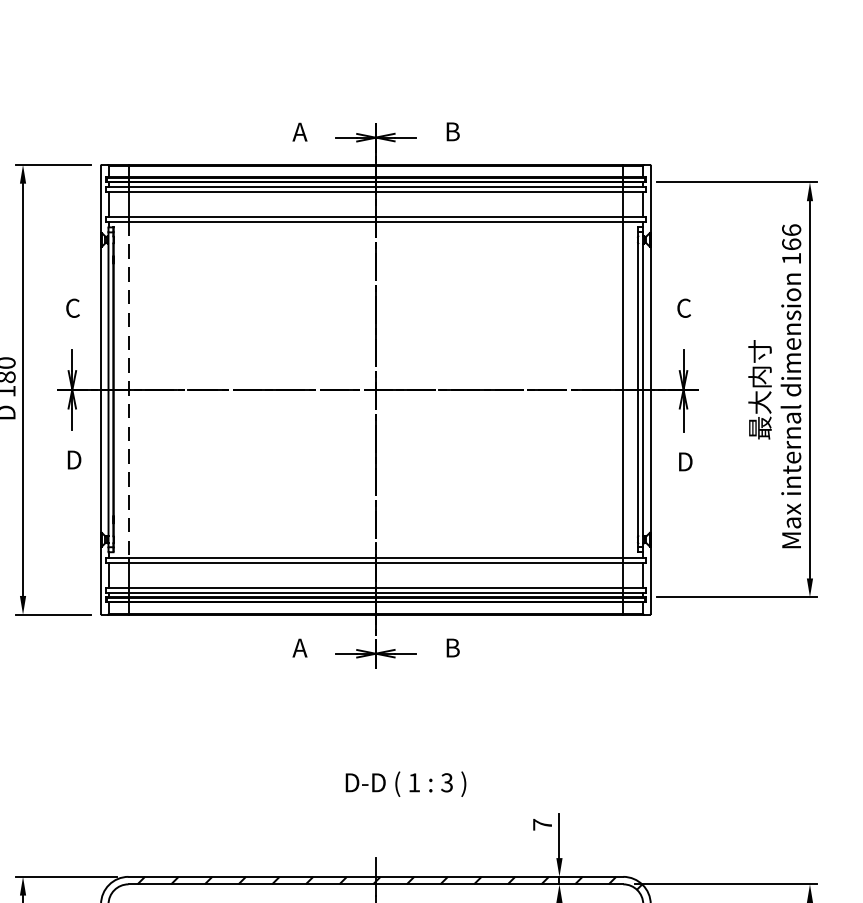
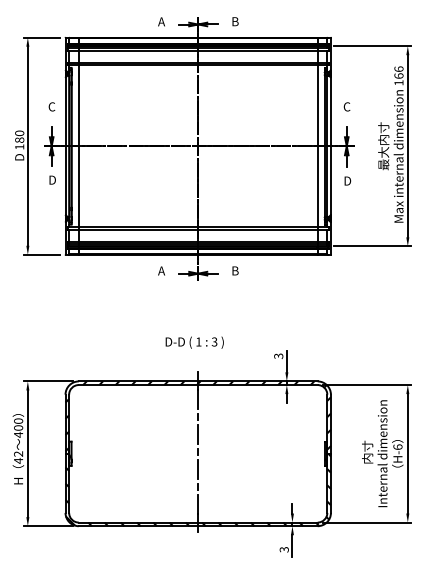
line: (127, 390) -> (78, 146), dashed -> solid
text: (405, 783) -> (194, 342), moved
text: (542, 825) -> (278, 356), 7 -> 3

